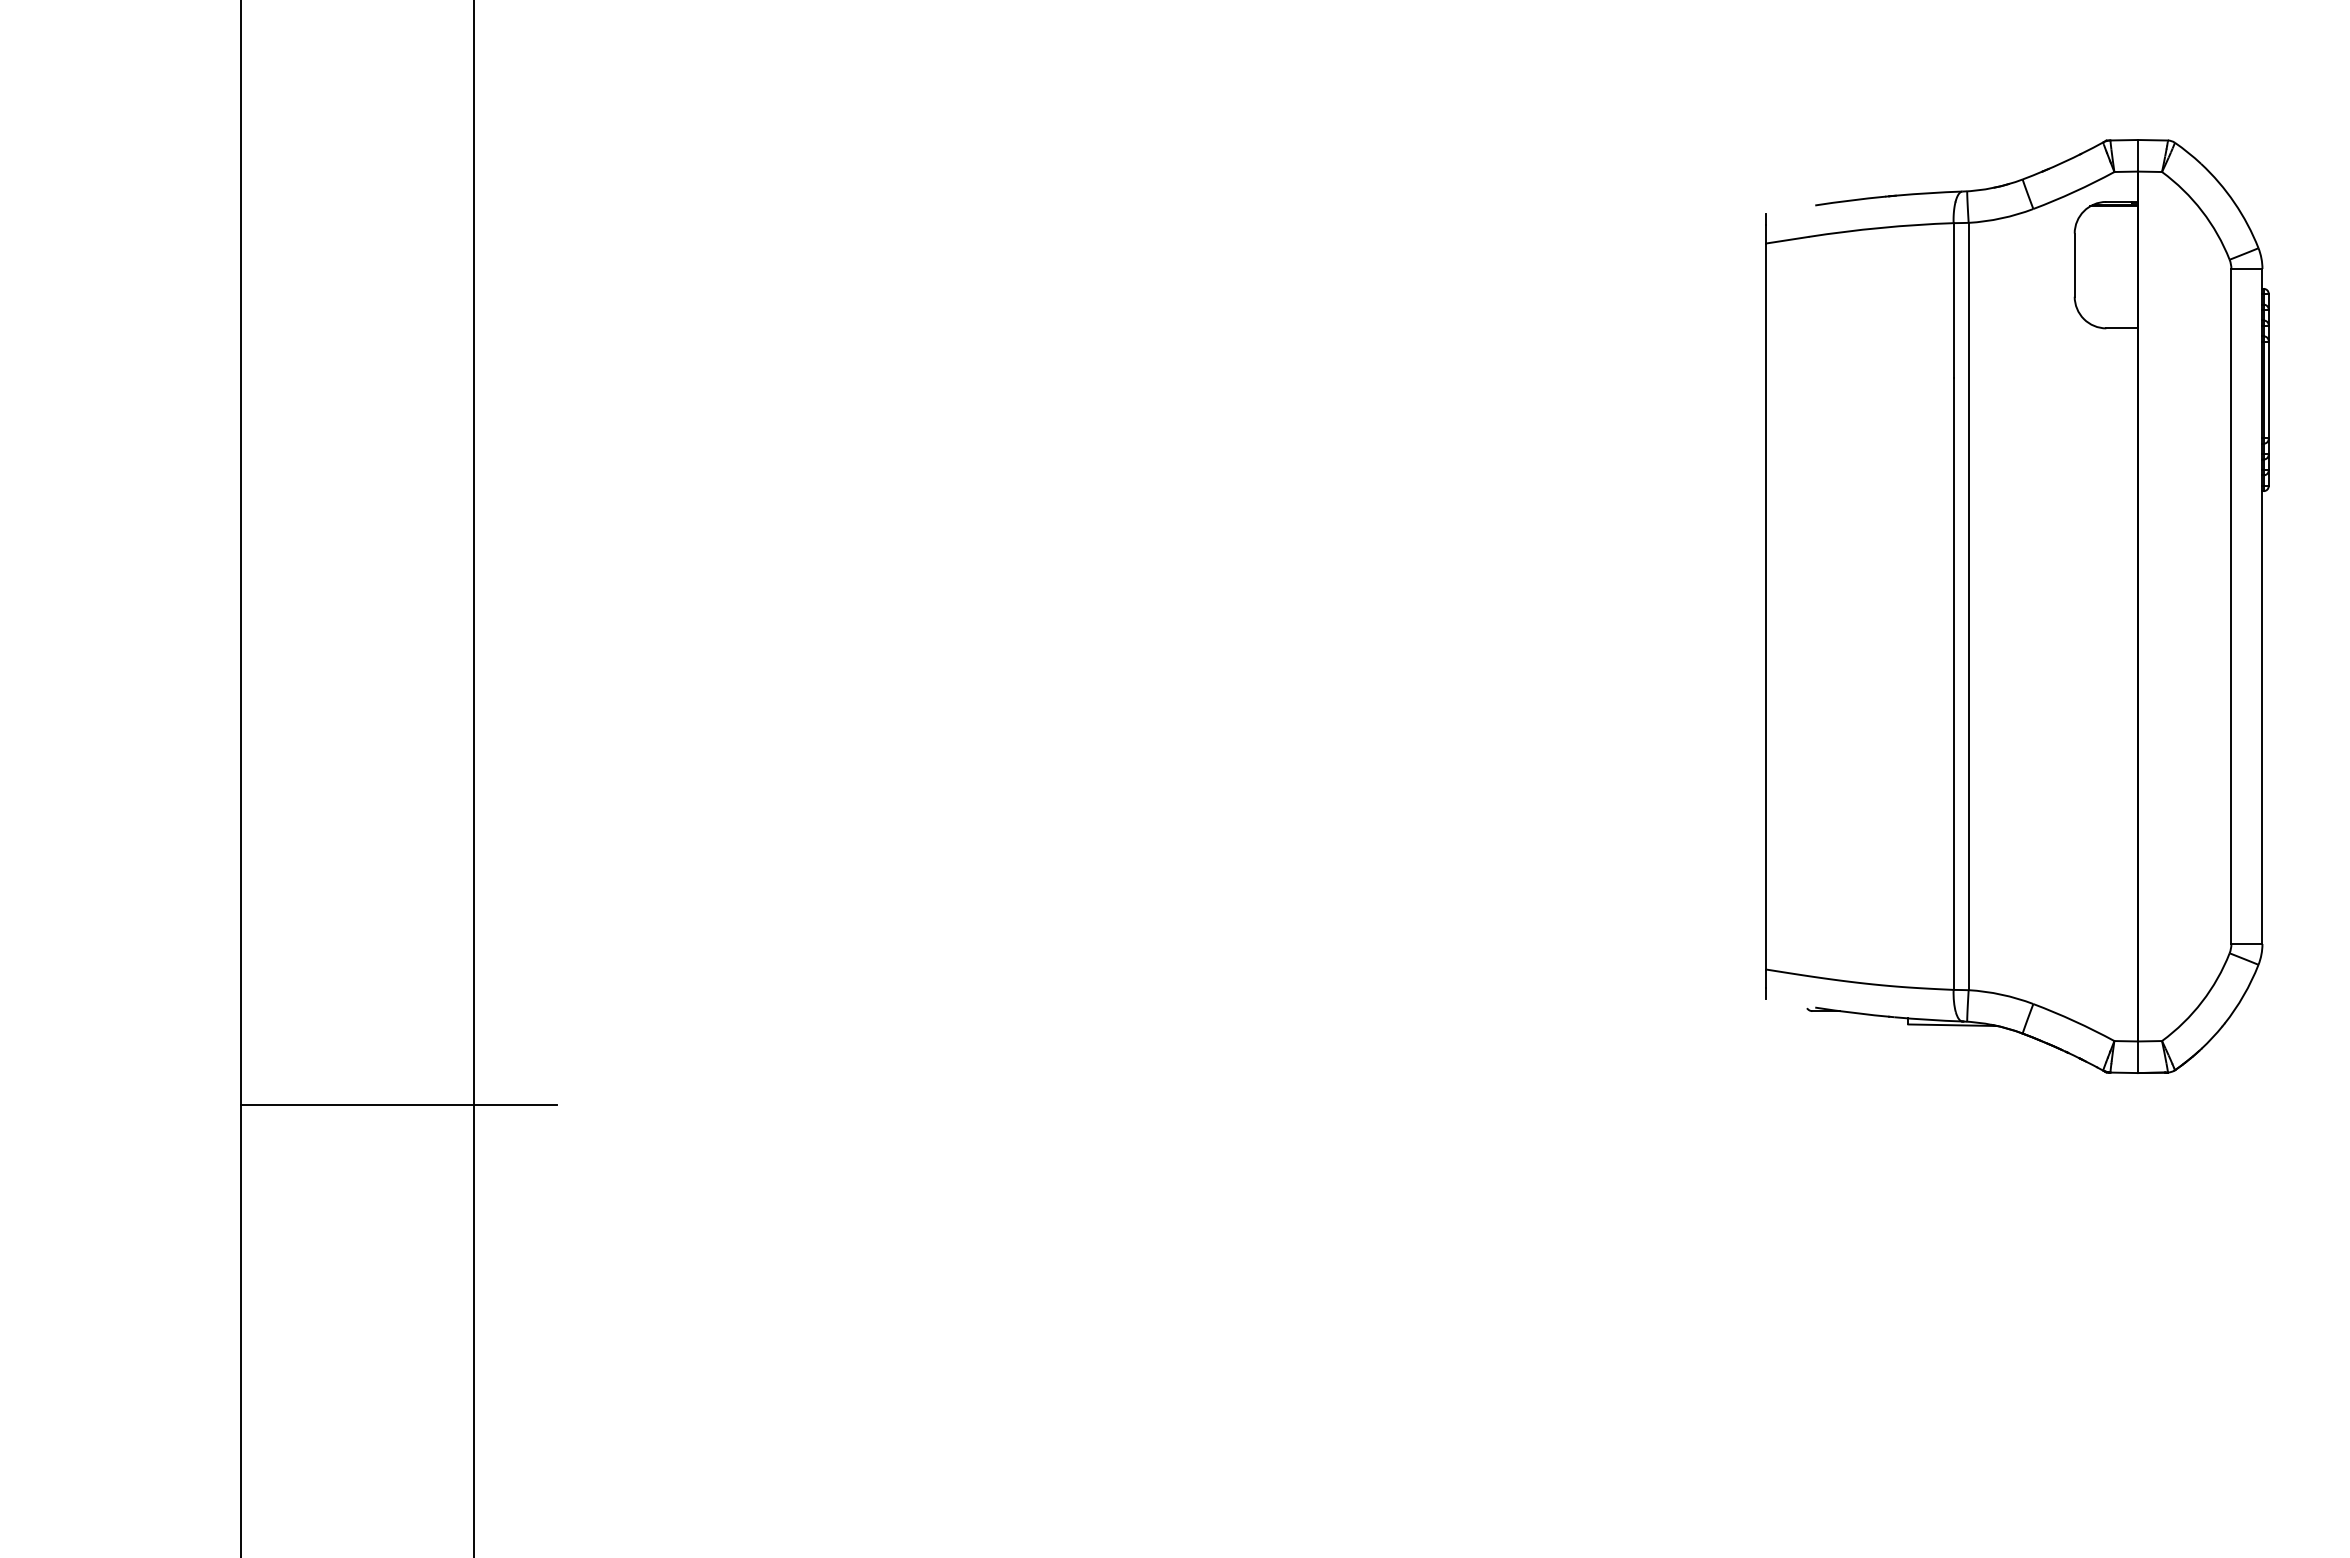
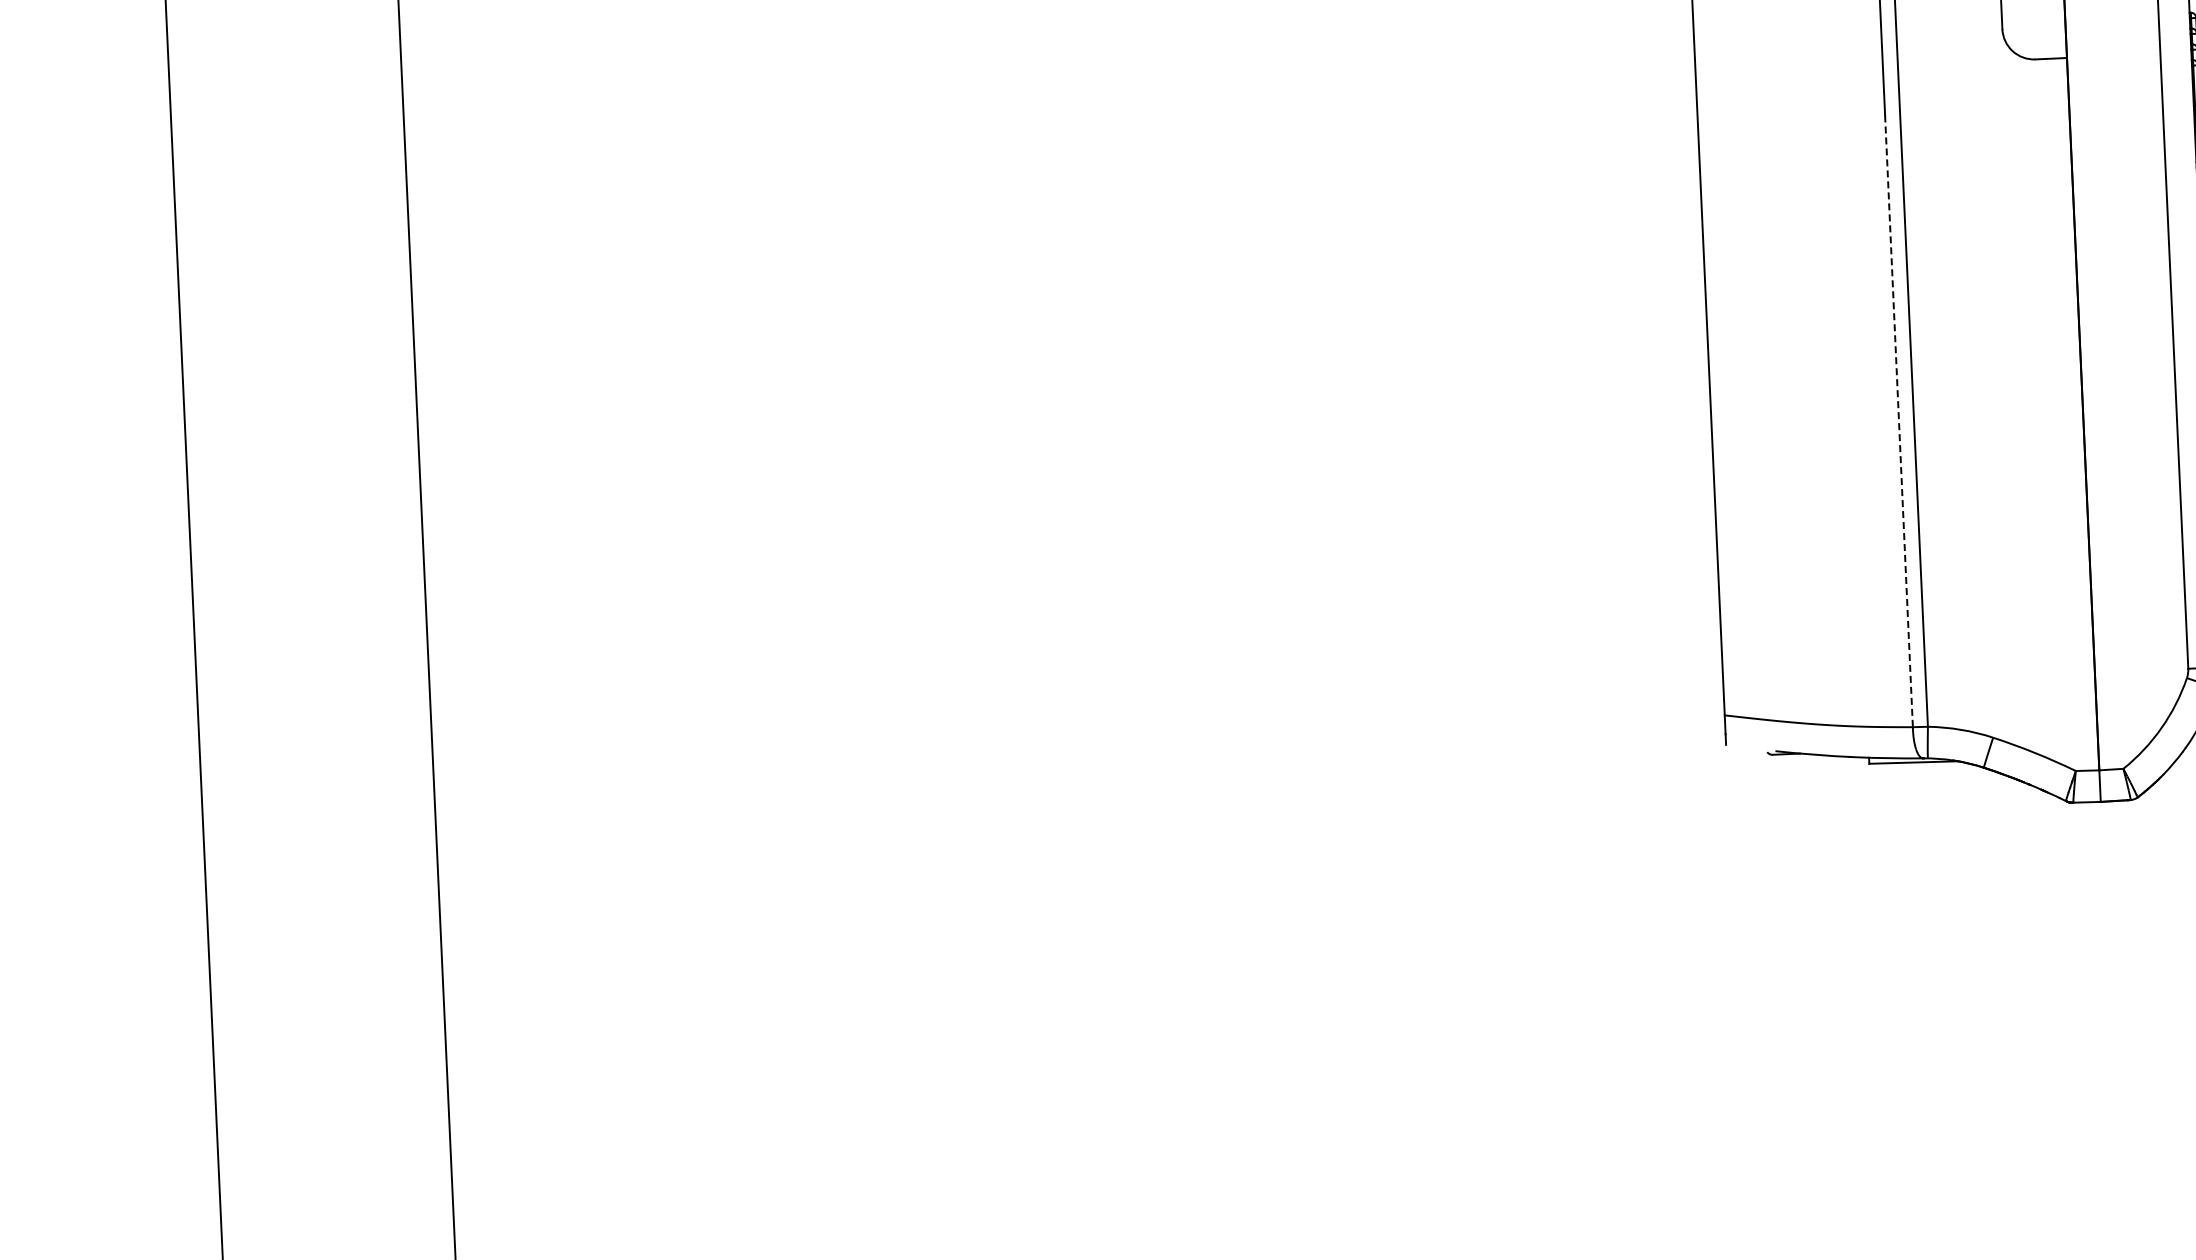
line: (1953, 684) -> (1898, 422), solid -> dashed
line: (398, 1105) -> (364, 913), removed

